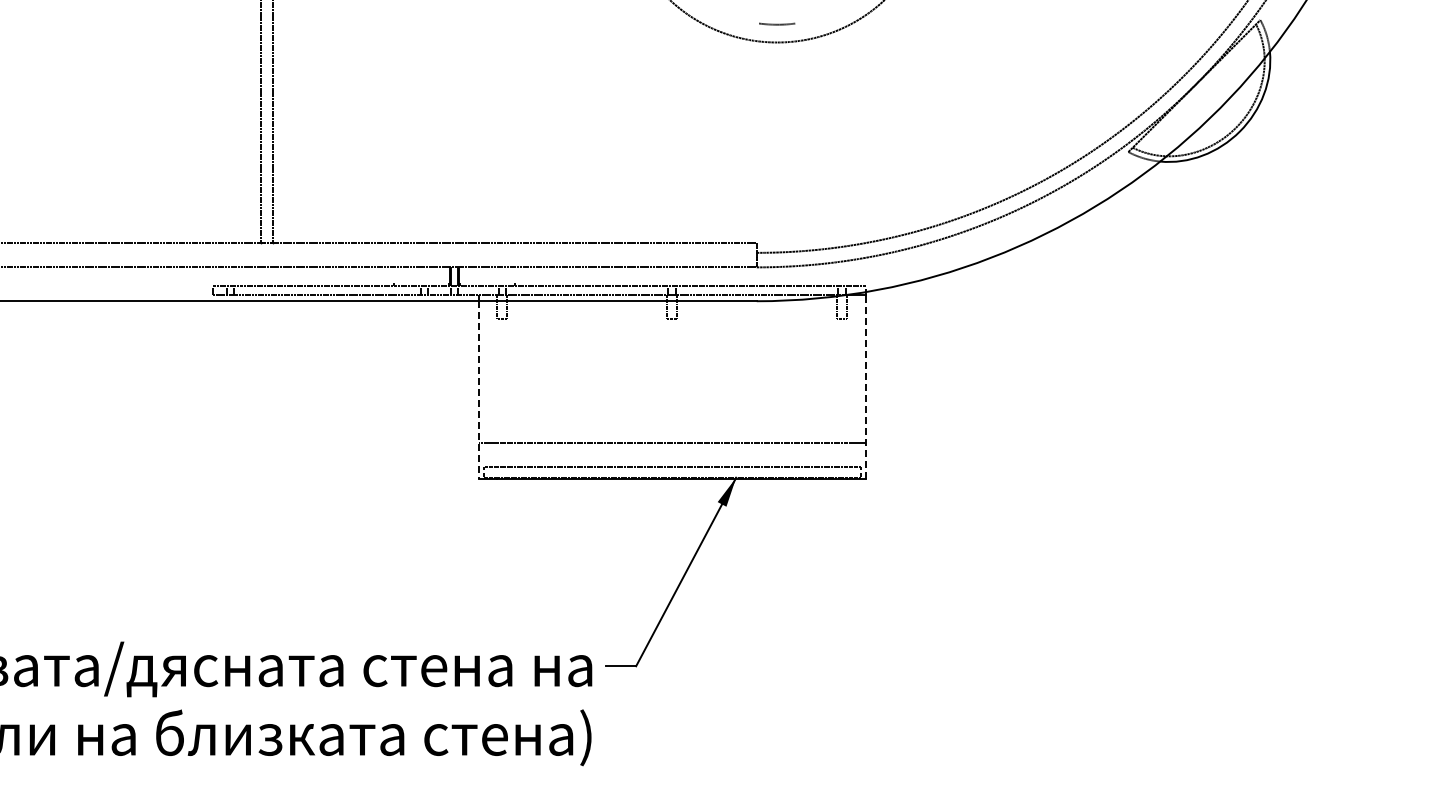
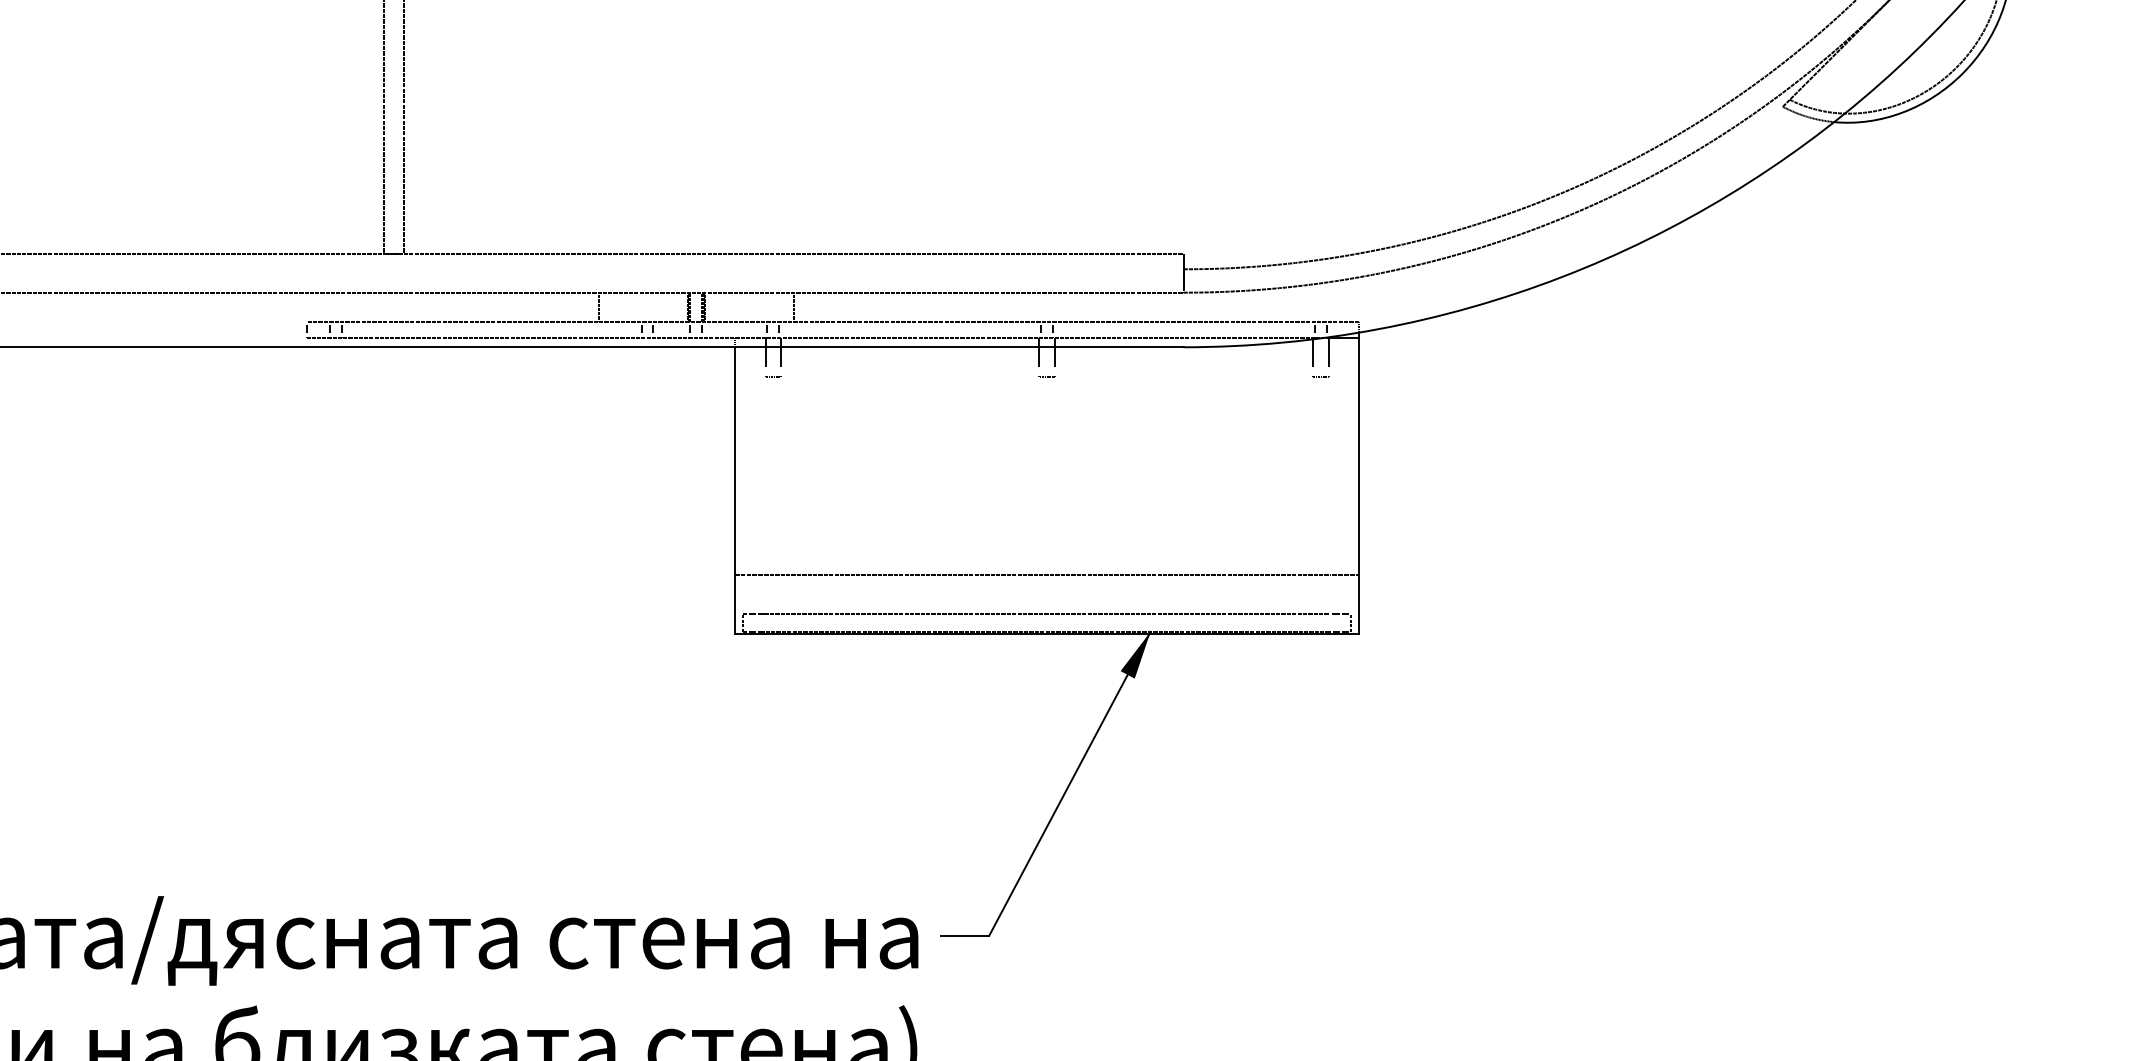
line: (865, 387) -> (1358, 486), dashed -> solid
line: (478, 390) -> (735, 491), dashed -> solid

